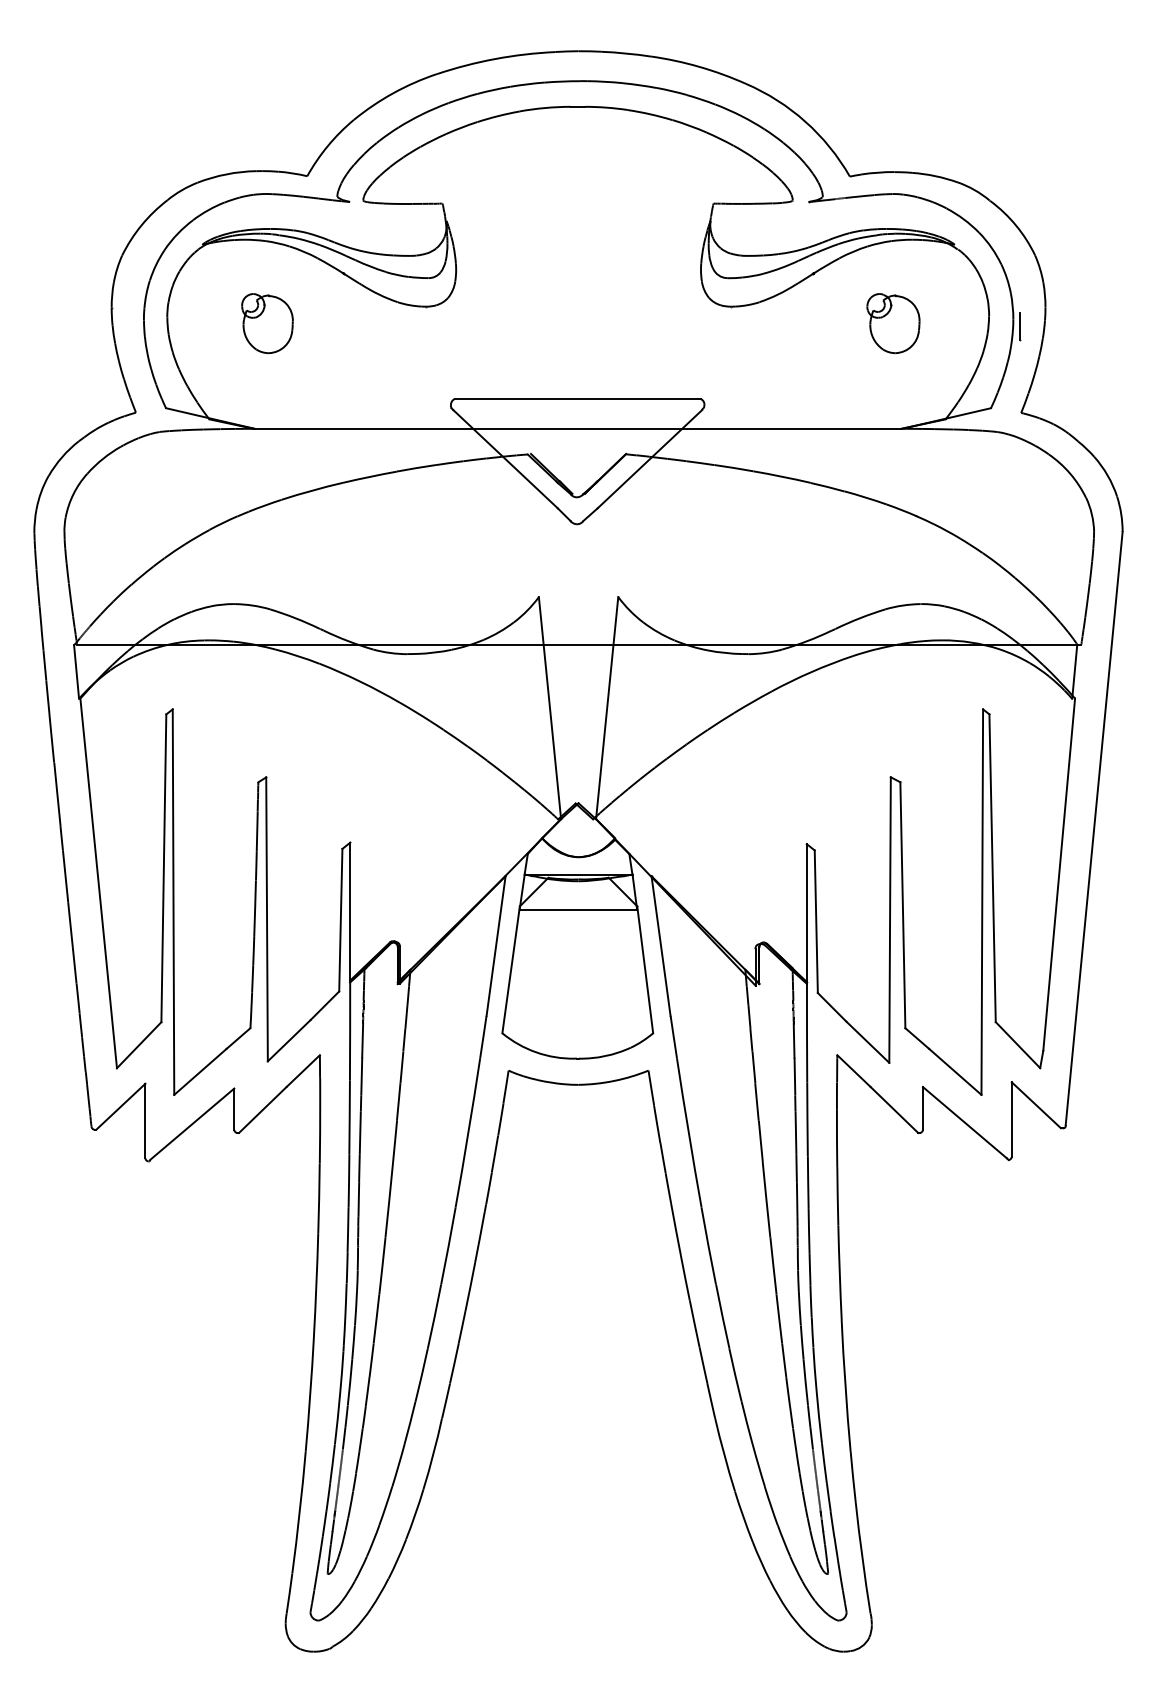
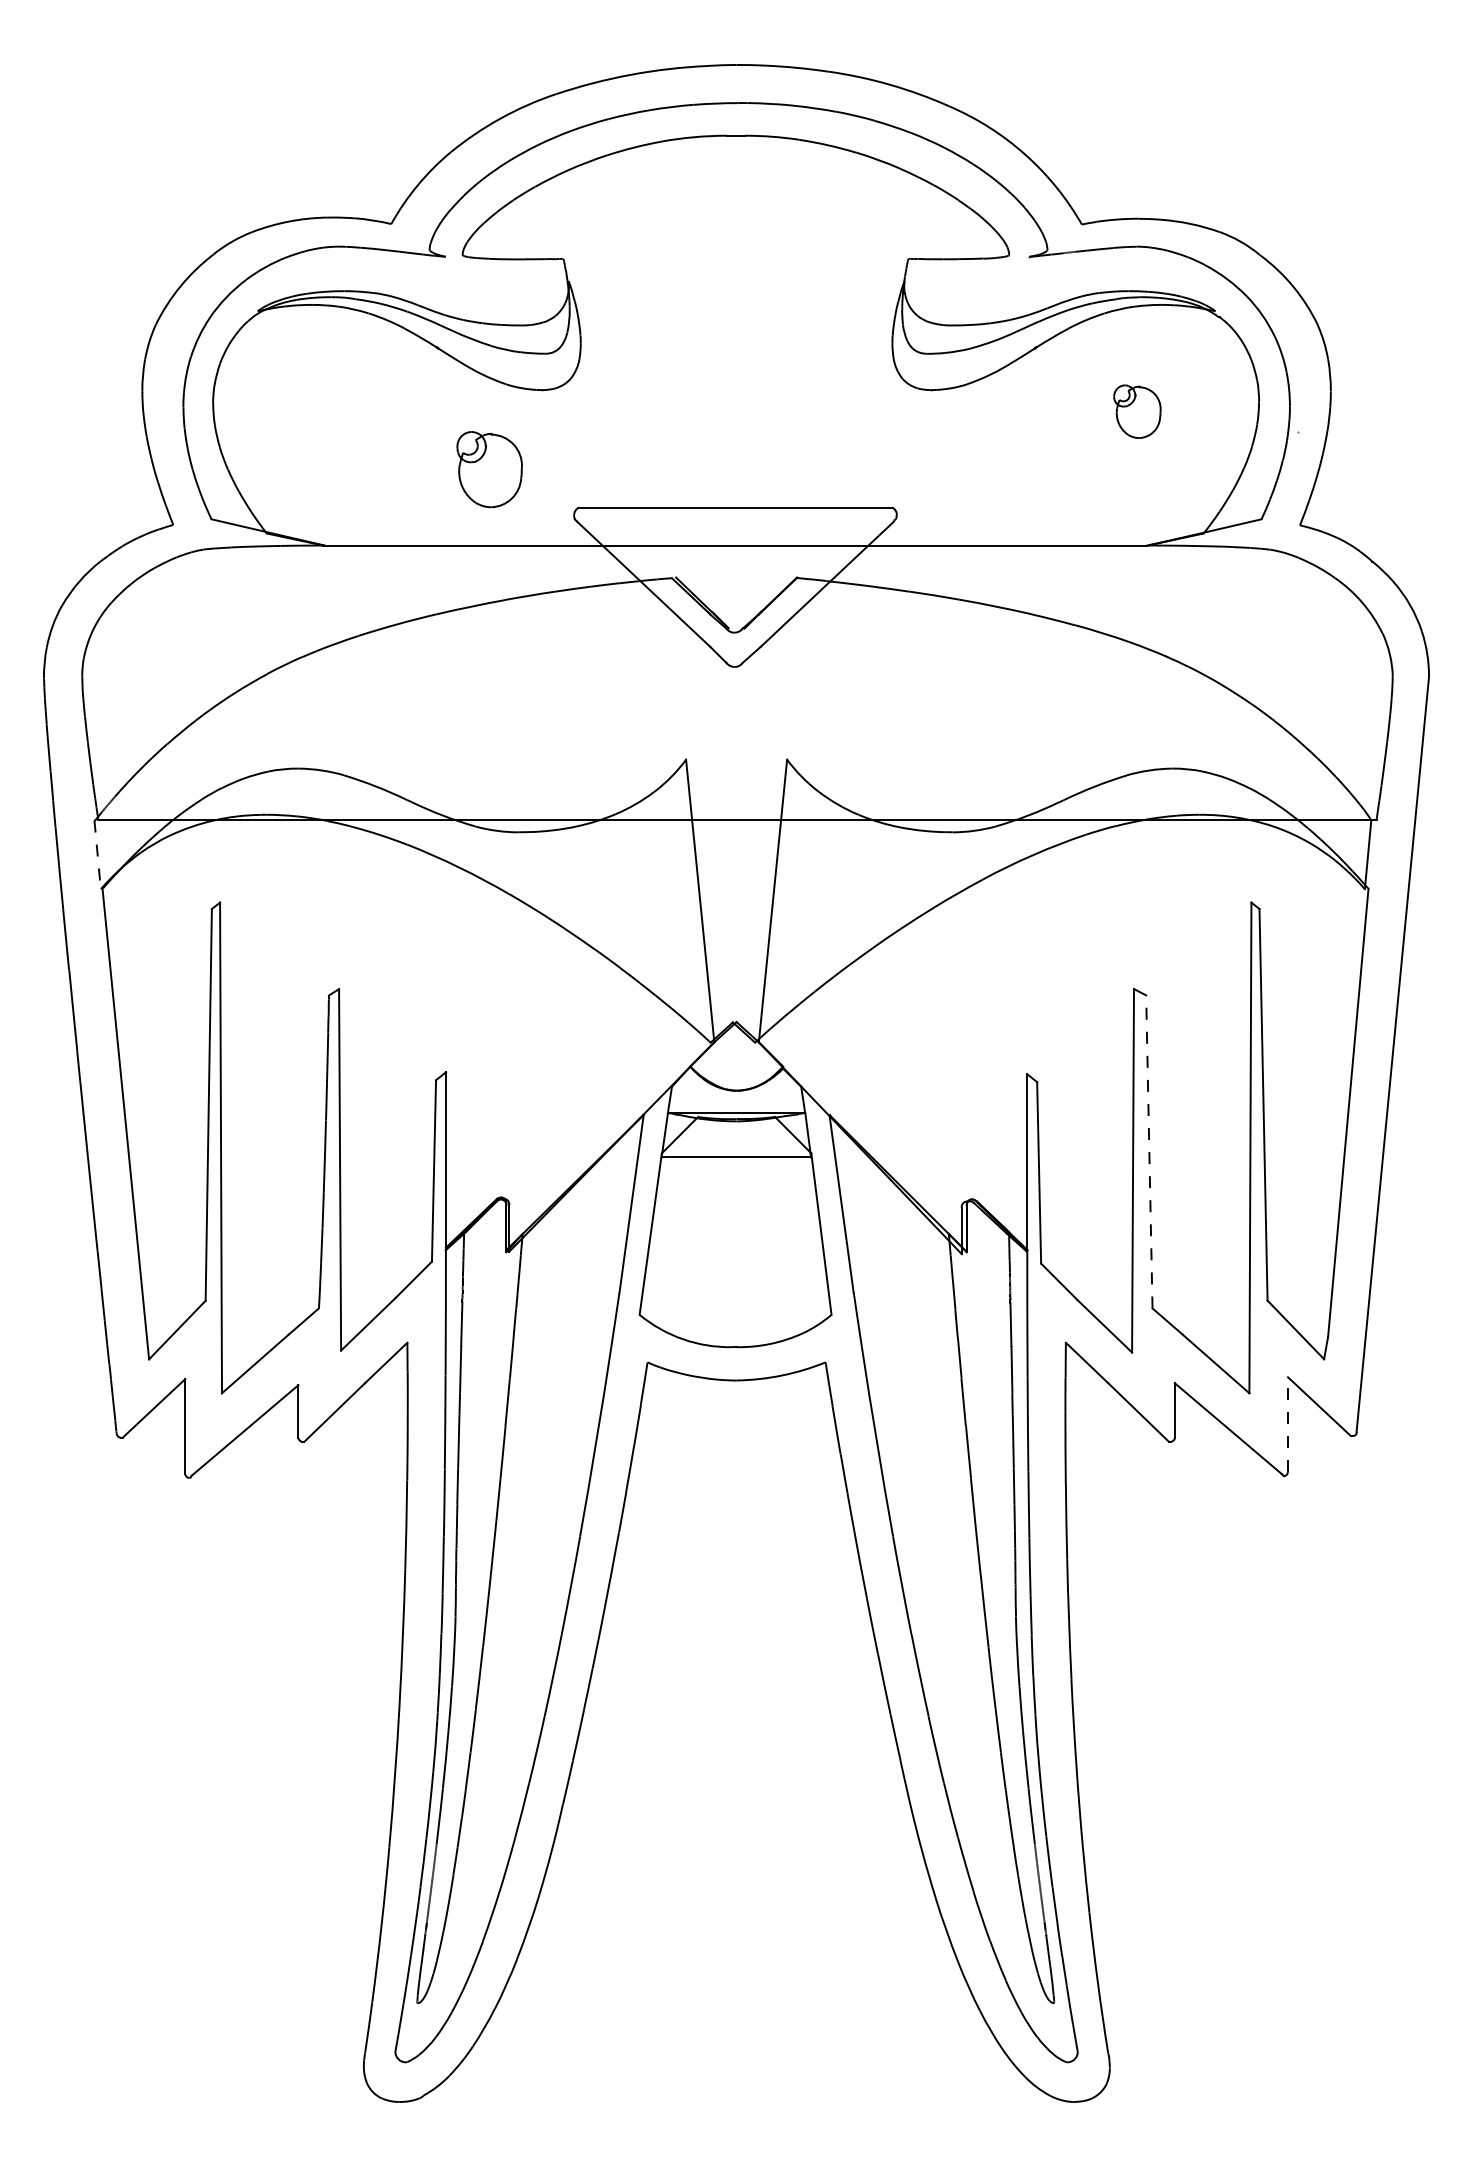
part: (267, 323) -> (489, 469), moved
part: (893, 323) -> (1137, 411), size x0.7
line: (1019, 326) -> (1297, 415), removed
line: (76, 672) -> (97, 855), solid -> dashed
line: (902, 904) -> (1149, 1151), solid -> dashed
line: (1012, 1119) -> (1288, 1424), solid -> dashed

